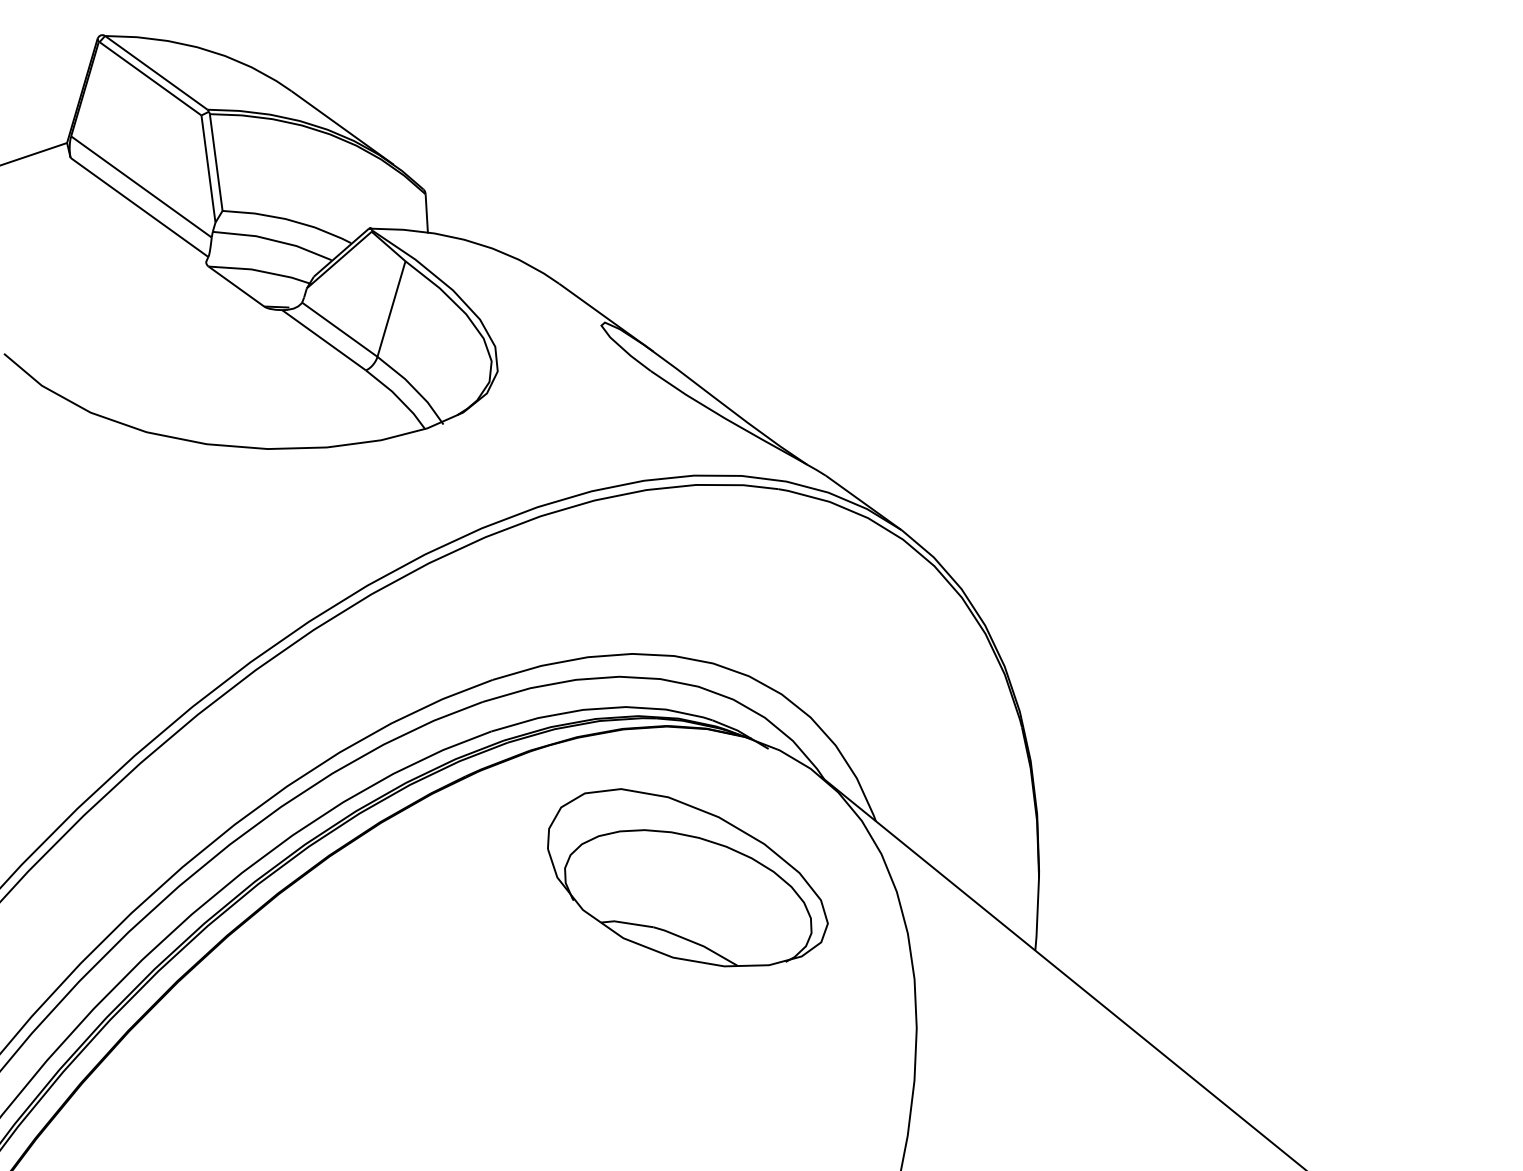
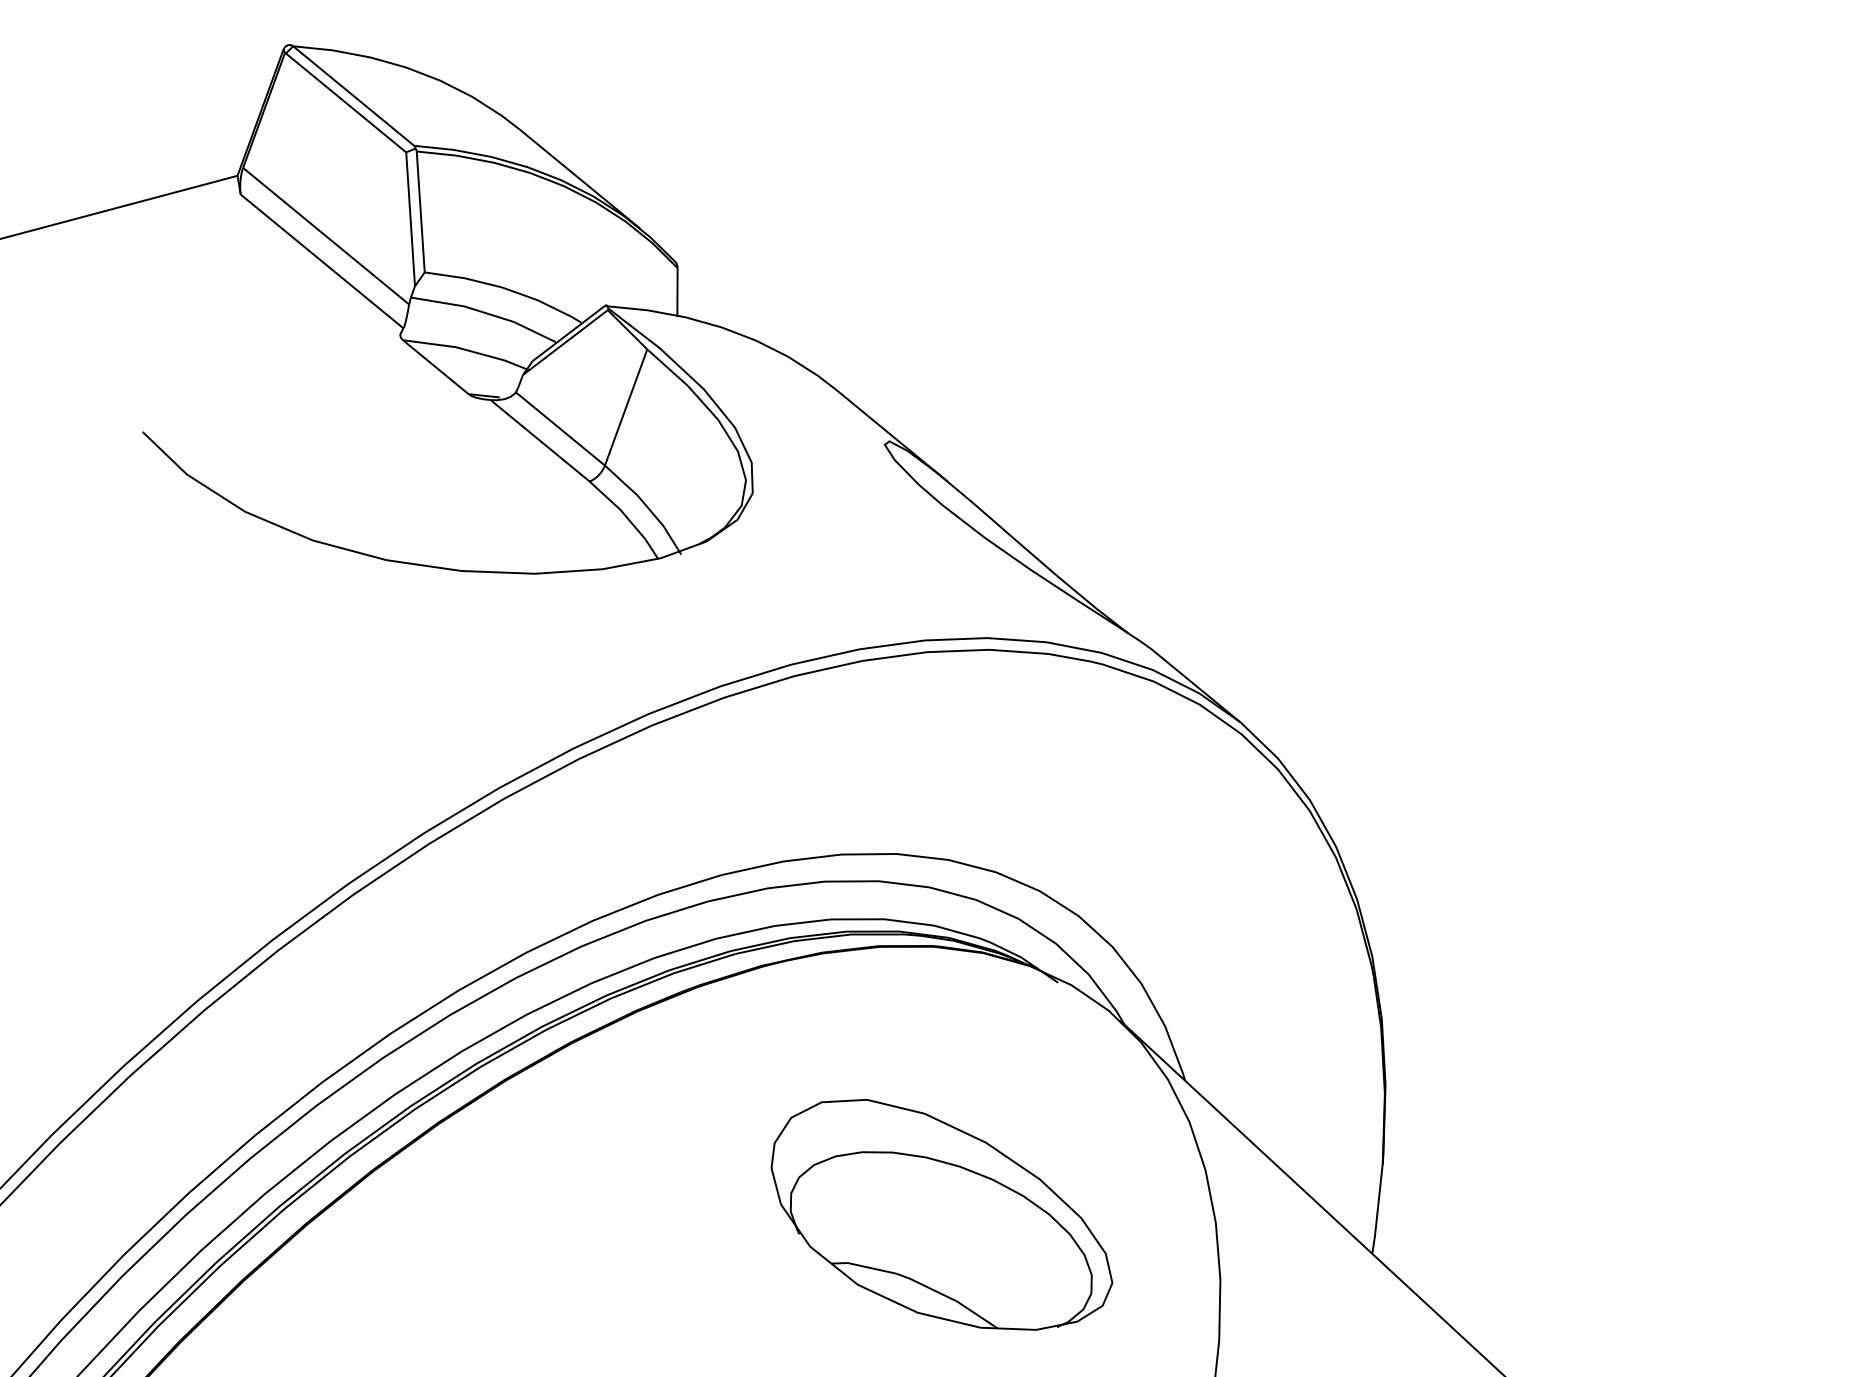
part: (687, 877) -> (942, 1214), moved

